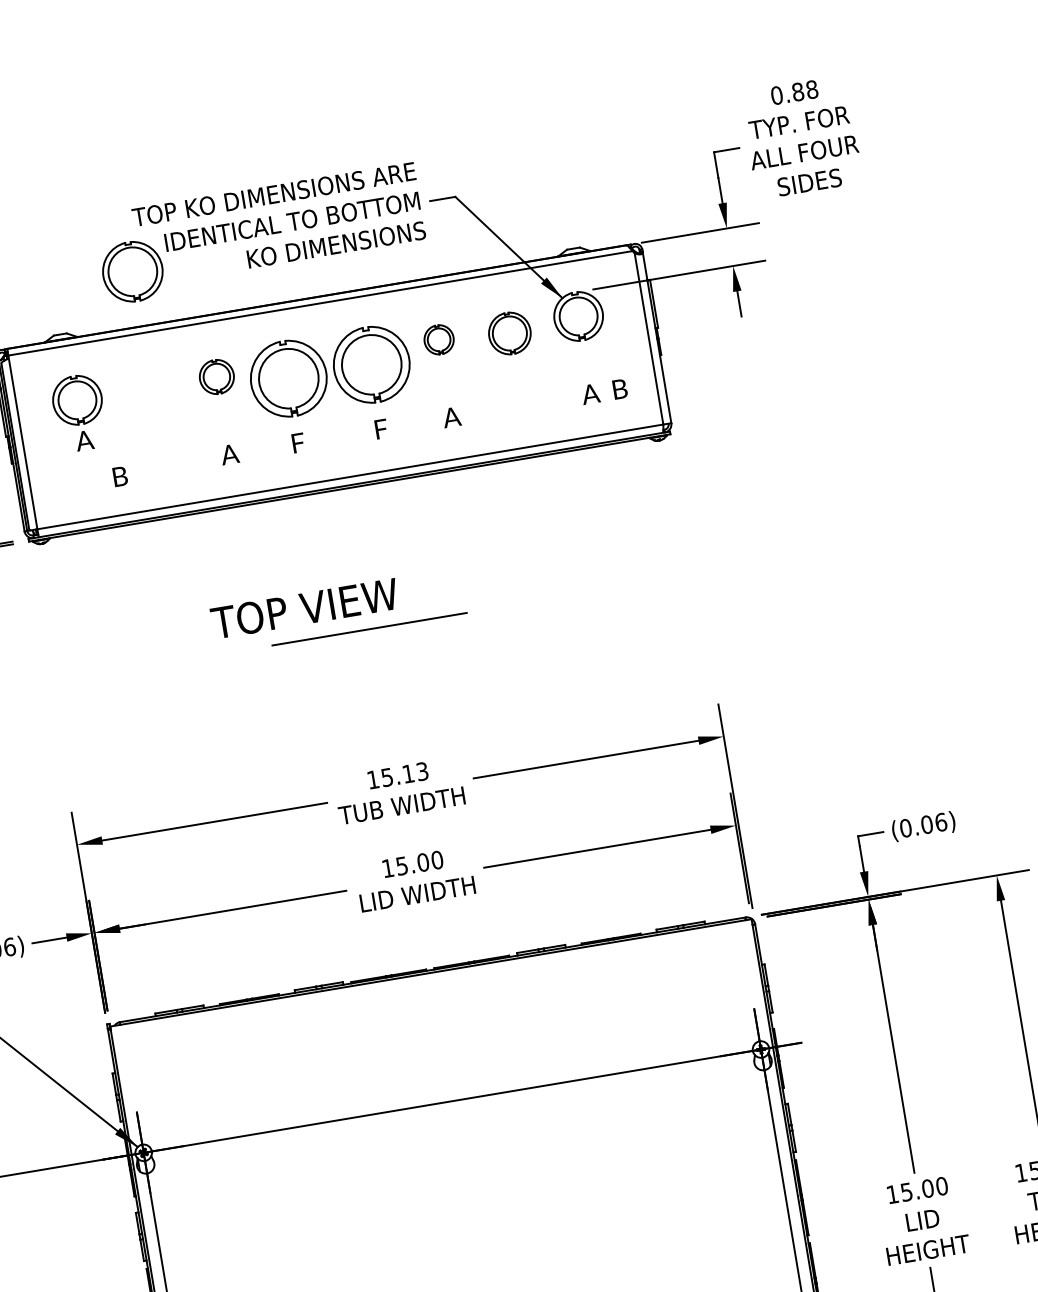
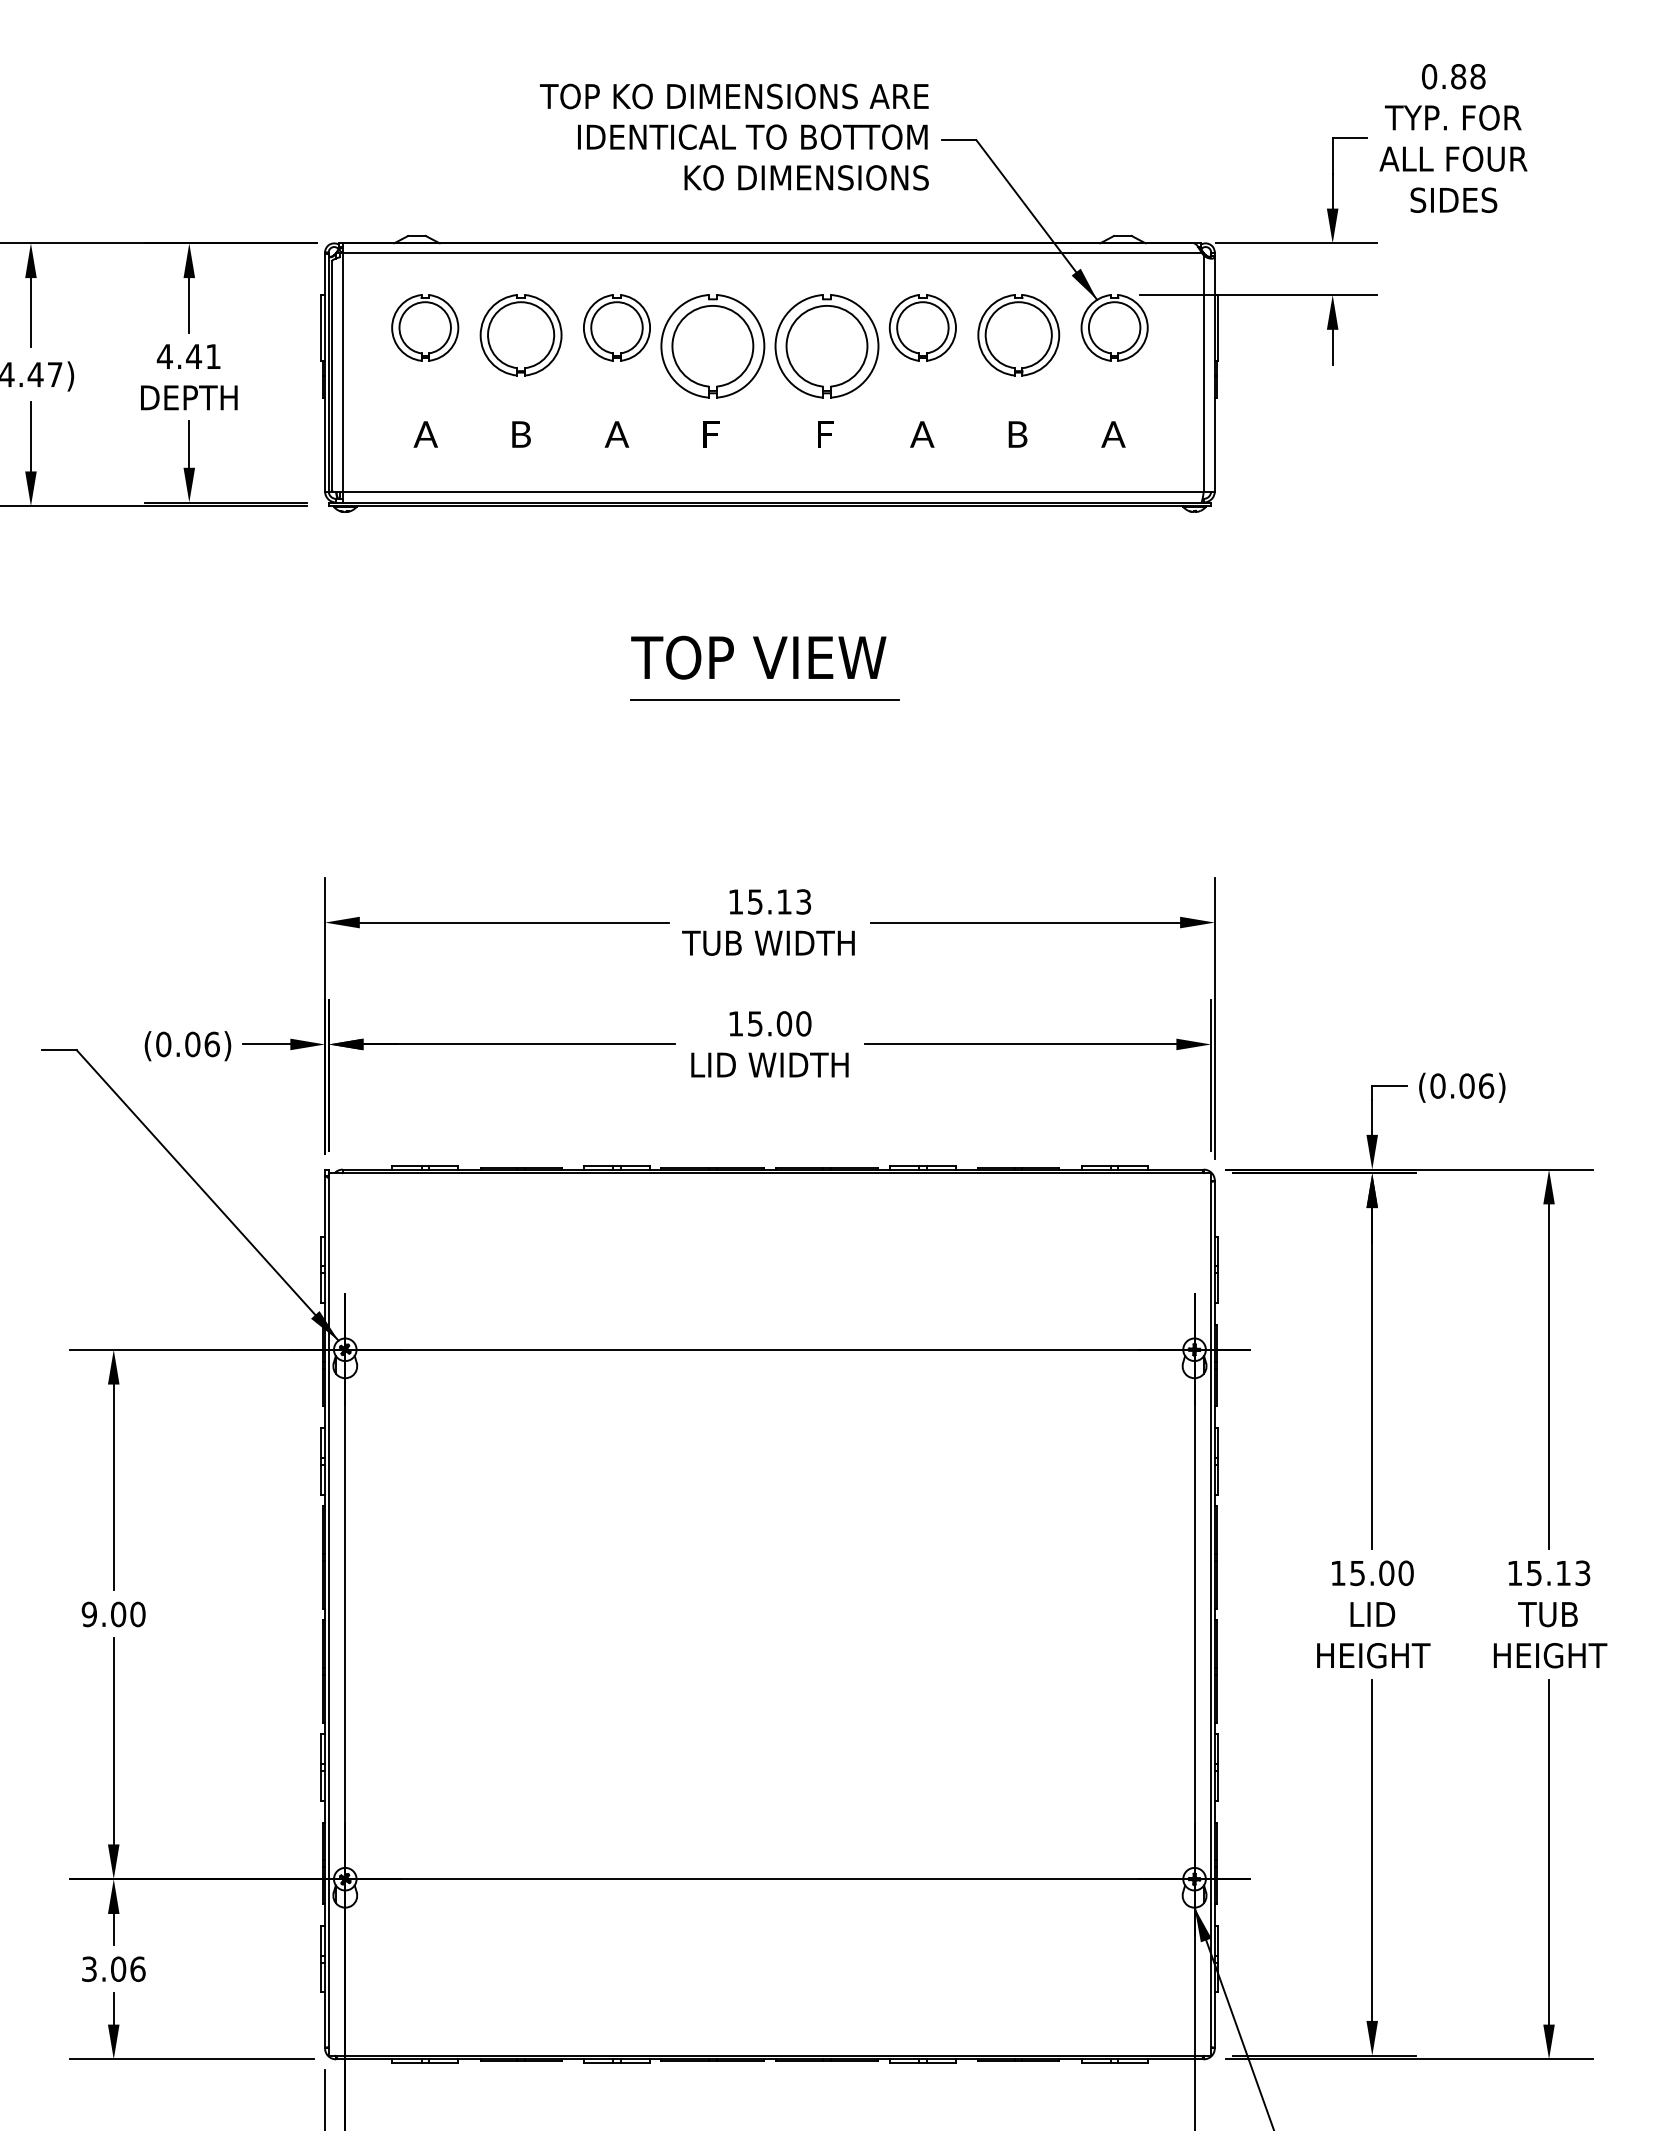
part: (132, 272) -> (520, 335), moved
part: (509, 333) -> (1018, 335), size x1.43
part: (438, 339) -> (922, 327), size x1.67
part: (216, 376) -> (616, 327), size x1.43
text: (619, 389) -> (1017, 434), moved
text: (84, 440) -> (425, 434), moved
text: (120, 476) -> (521, 434), moved
text: (304, 608) -> (758, 657), moved

